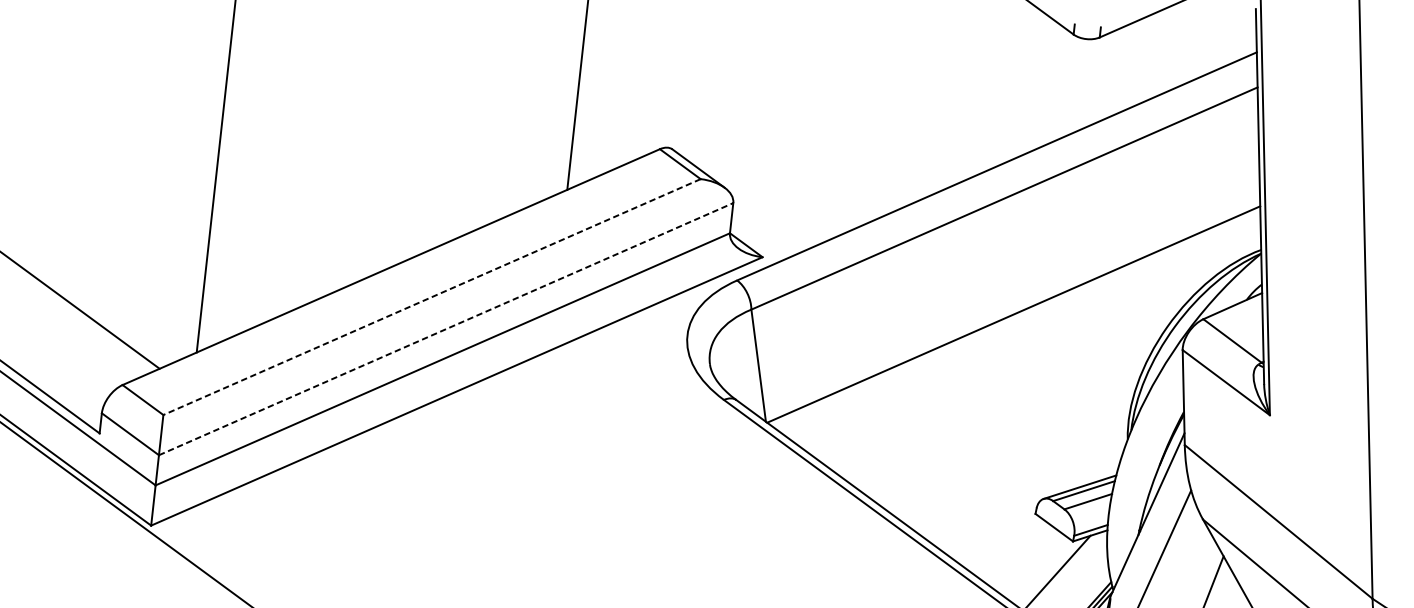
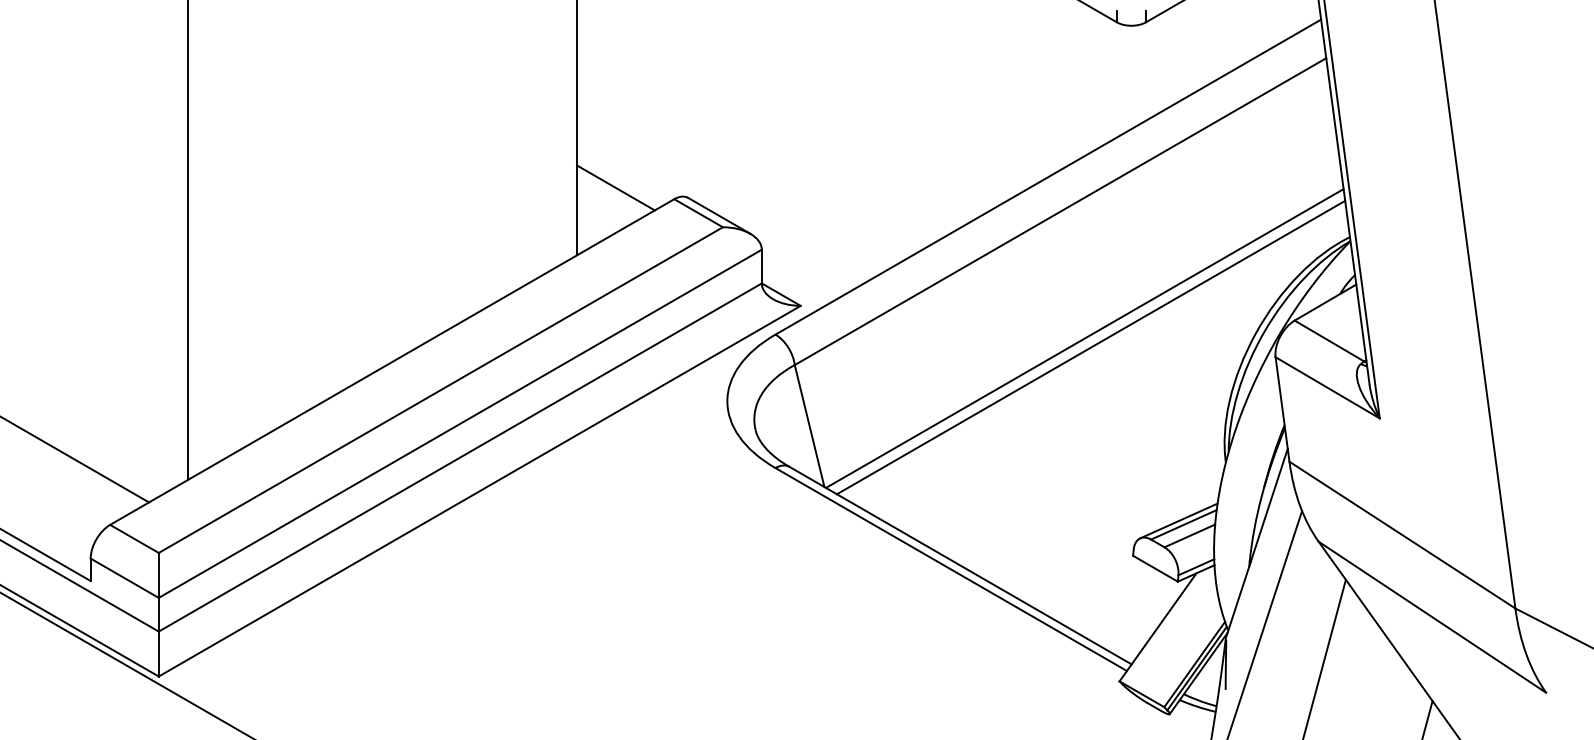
line: (608, 132) -> (615, 187), added
line: (431, 297) -> (440, 390), dashed -> solid
line: (1017, 323) -> (1090, 347), added
line: (446, 328) -> (460, 423), dashed -> solid

